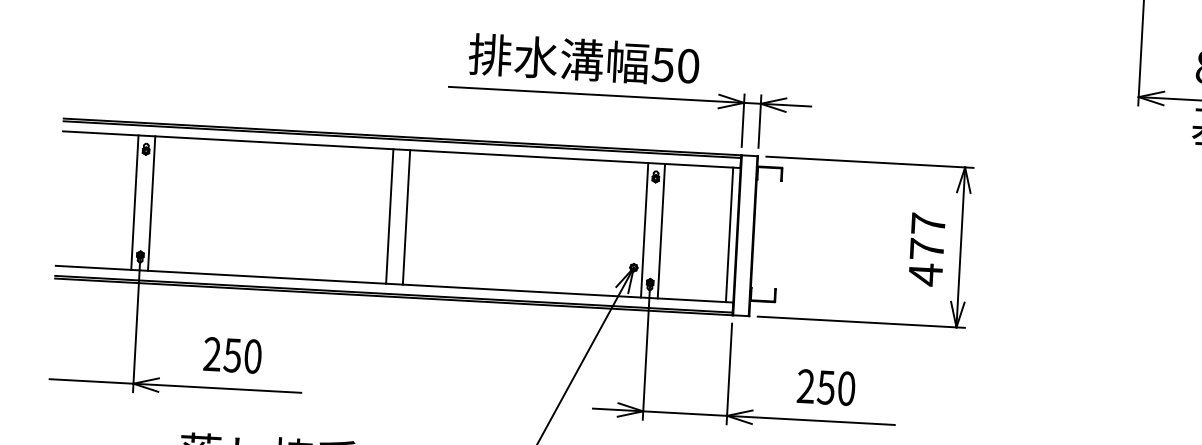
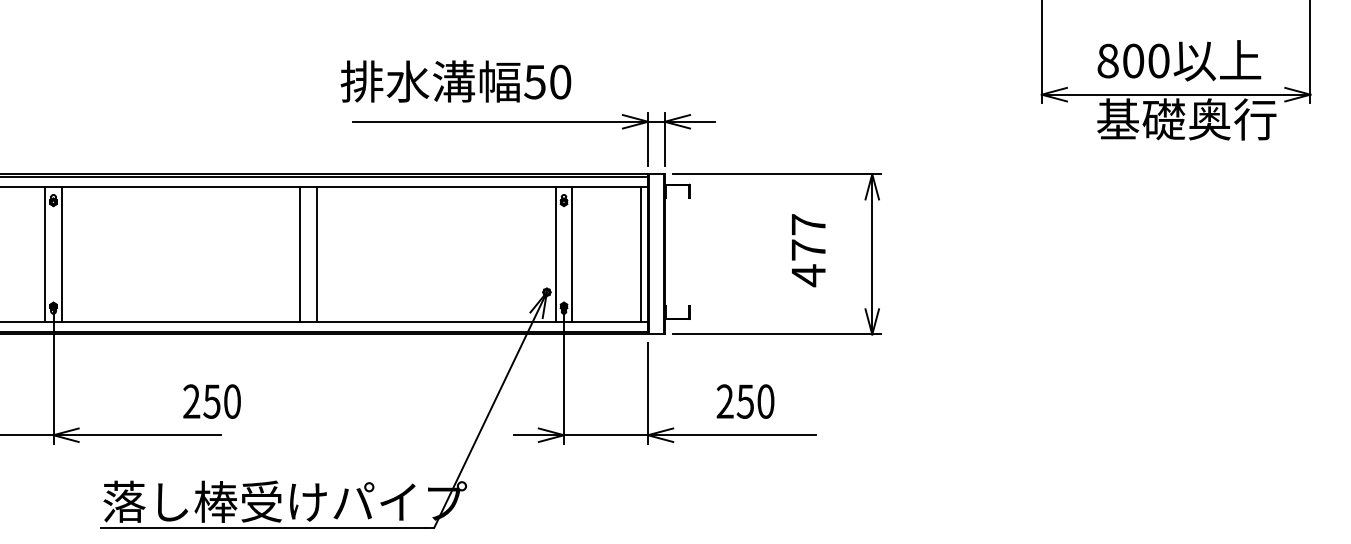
text: (583, 59) -> (455, 81), moved
text: (926, 249) -> (808, 250), moved
text: (232, 355) -> (211, 401), moved

